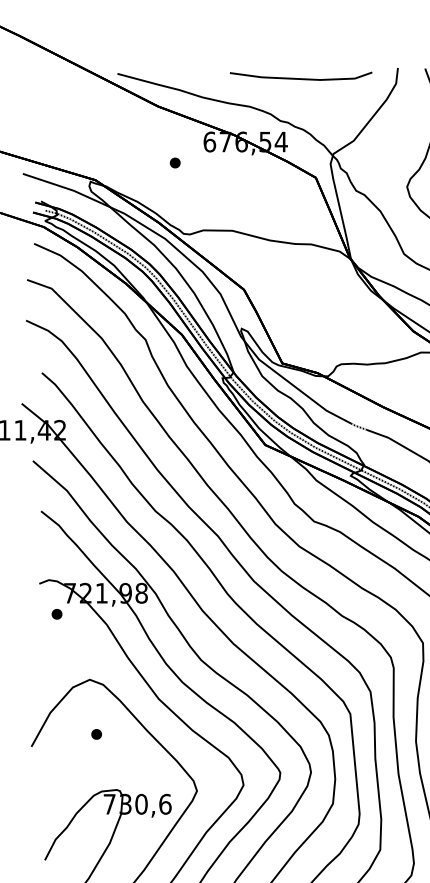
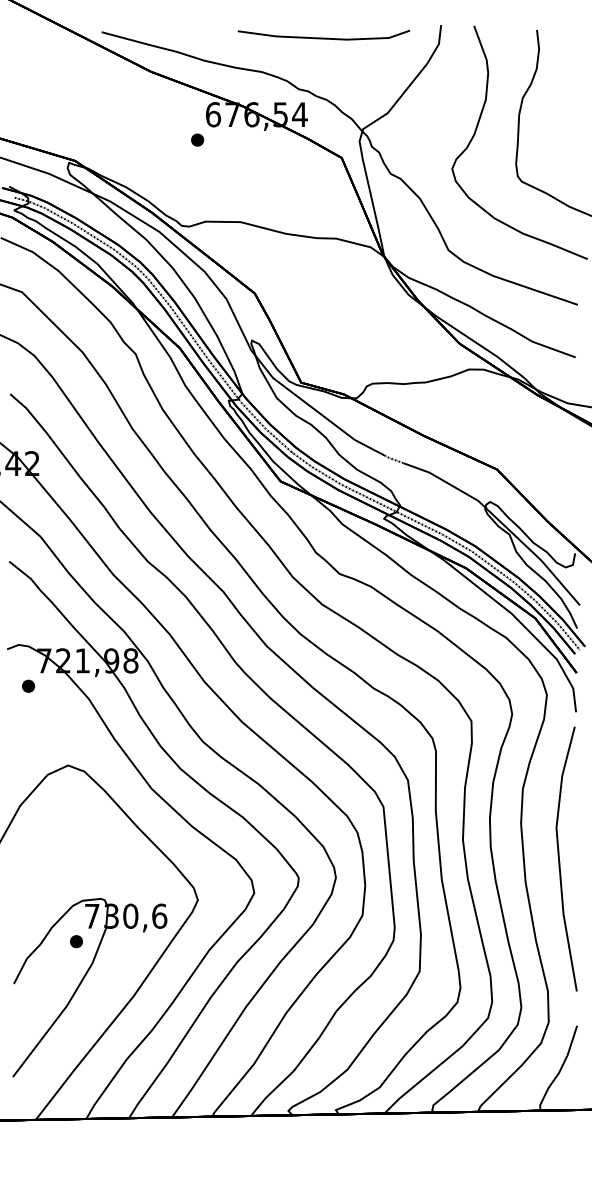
part: (175, 162) -> (197, 139), moved
part: (96, 734) -> (76, 941), moved

